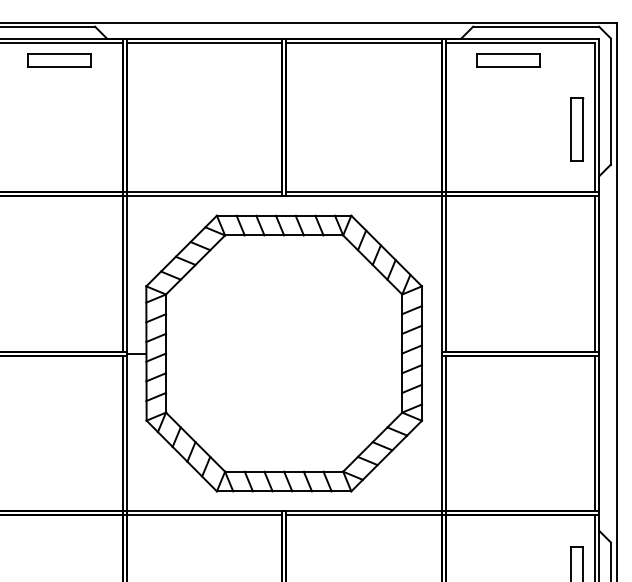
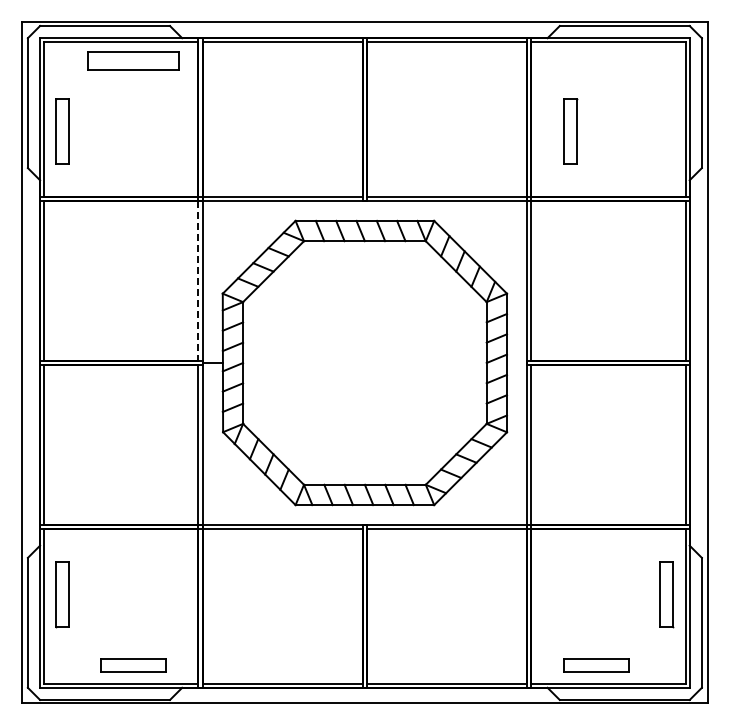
part: (59, 60) -> (133, 60), size x1.4
part: (508, 60) -> (596, 60), removed
part: (576, 129) -> (570, 131), moved
line: (122, 274) -> (198, 281), solid -> dashed

